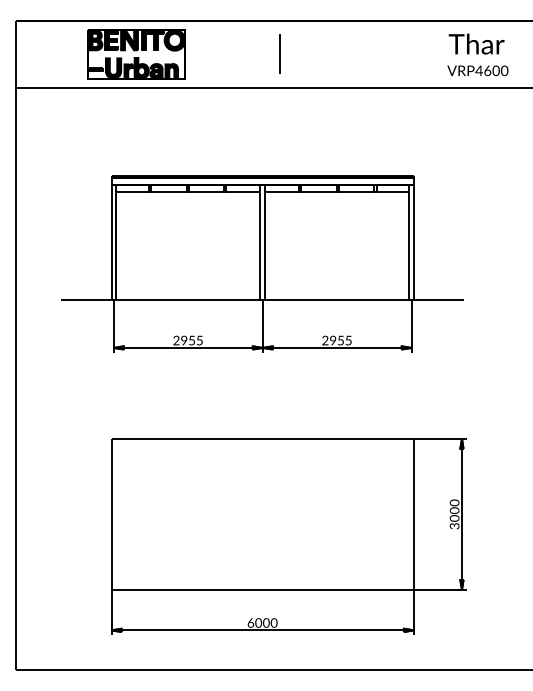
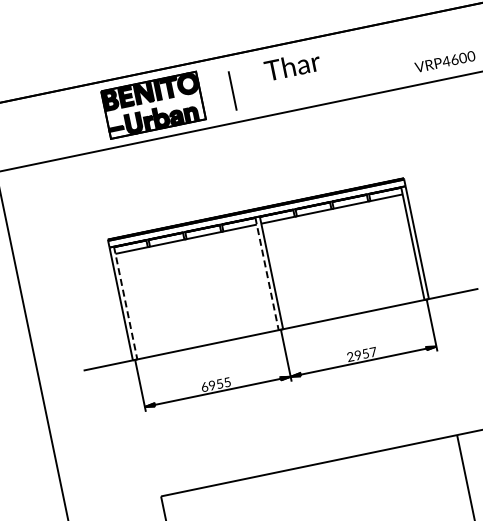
text: (476, 43) -> (292, 65), moved
line: (279, 53) -> (232, 90), moved
part: (136, 54) -> (153, 105), moved
line: (116, 242) -> (126, 303), solid -> dashed
line: (260, 242) -> (267, 273), solid -> dashed
text: (176, 340) -> (204, 386), 2955 -> 6955
text: (348, 340) -> (373, 352), 2955 -> 2957

